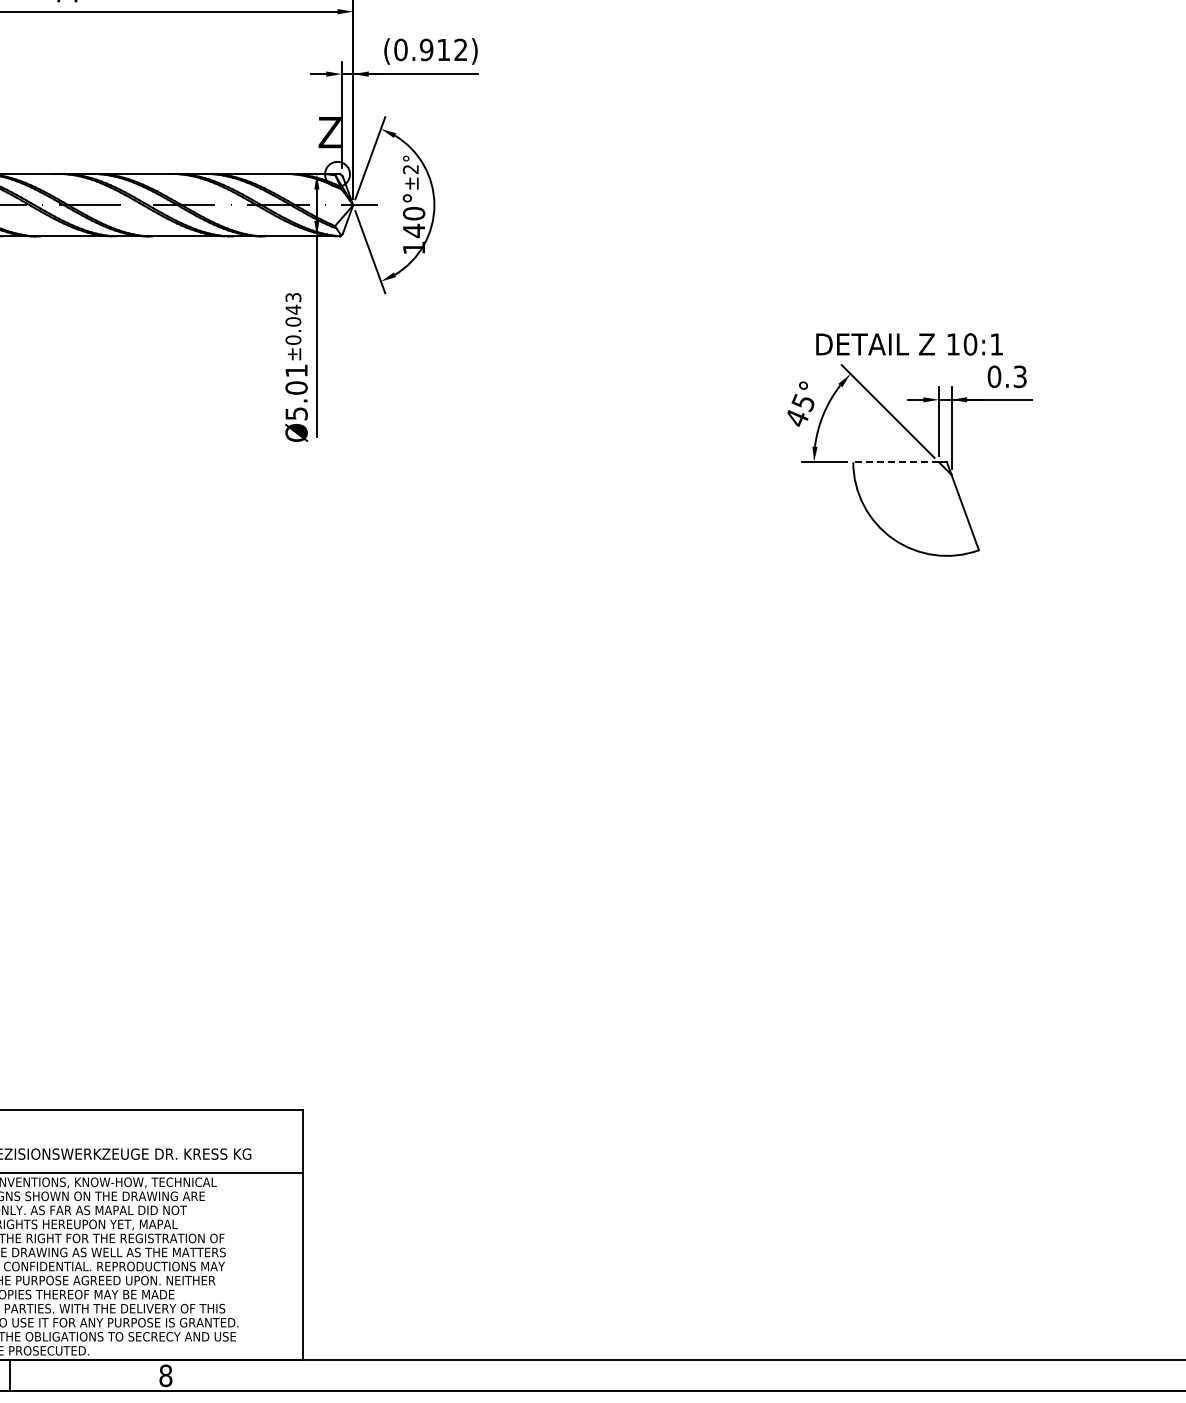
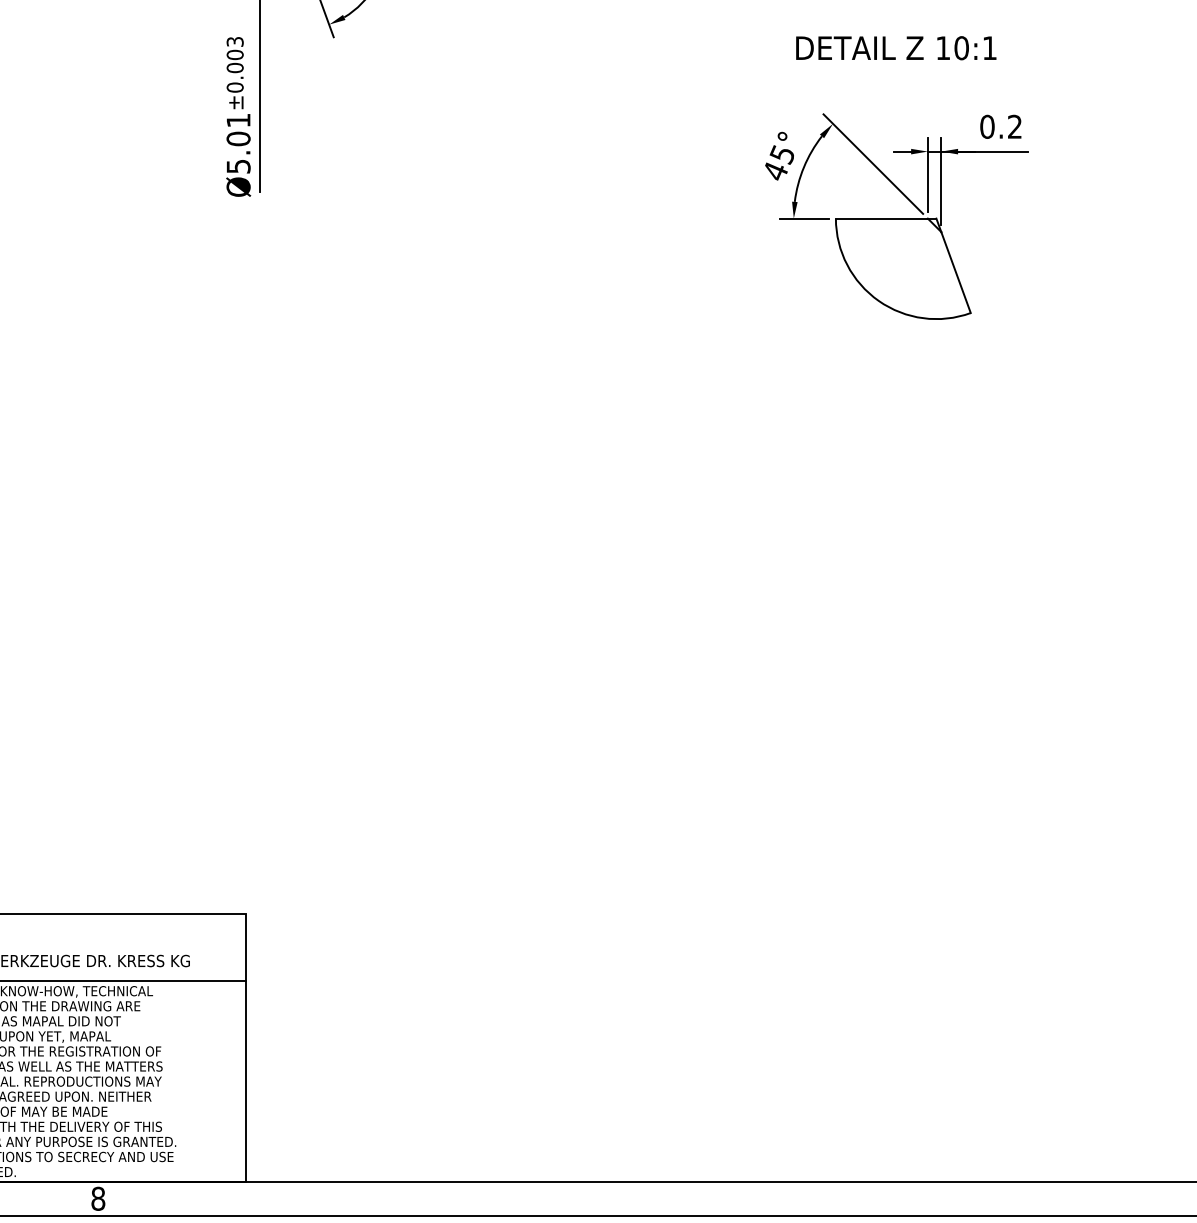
text: (293, 309) -> (235, 54), ±0.043 -> ±0.003
text: (909, 344) -> (896, 48), moved
text: (1019, 376) -> (1014, 126), 0.3 -> 0.2
line: (896, 462) -> (882, 218), dashed -> solid

